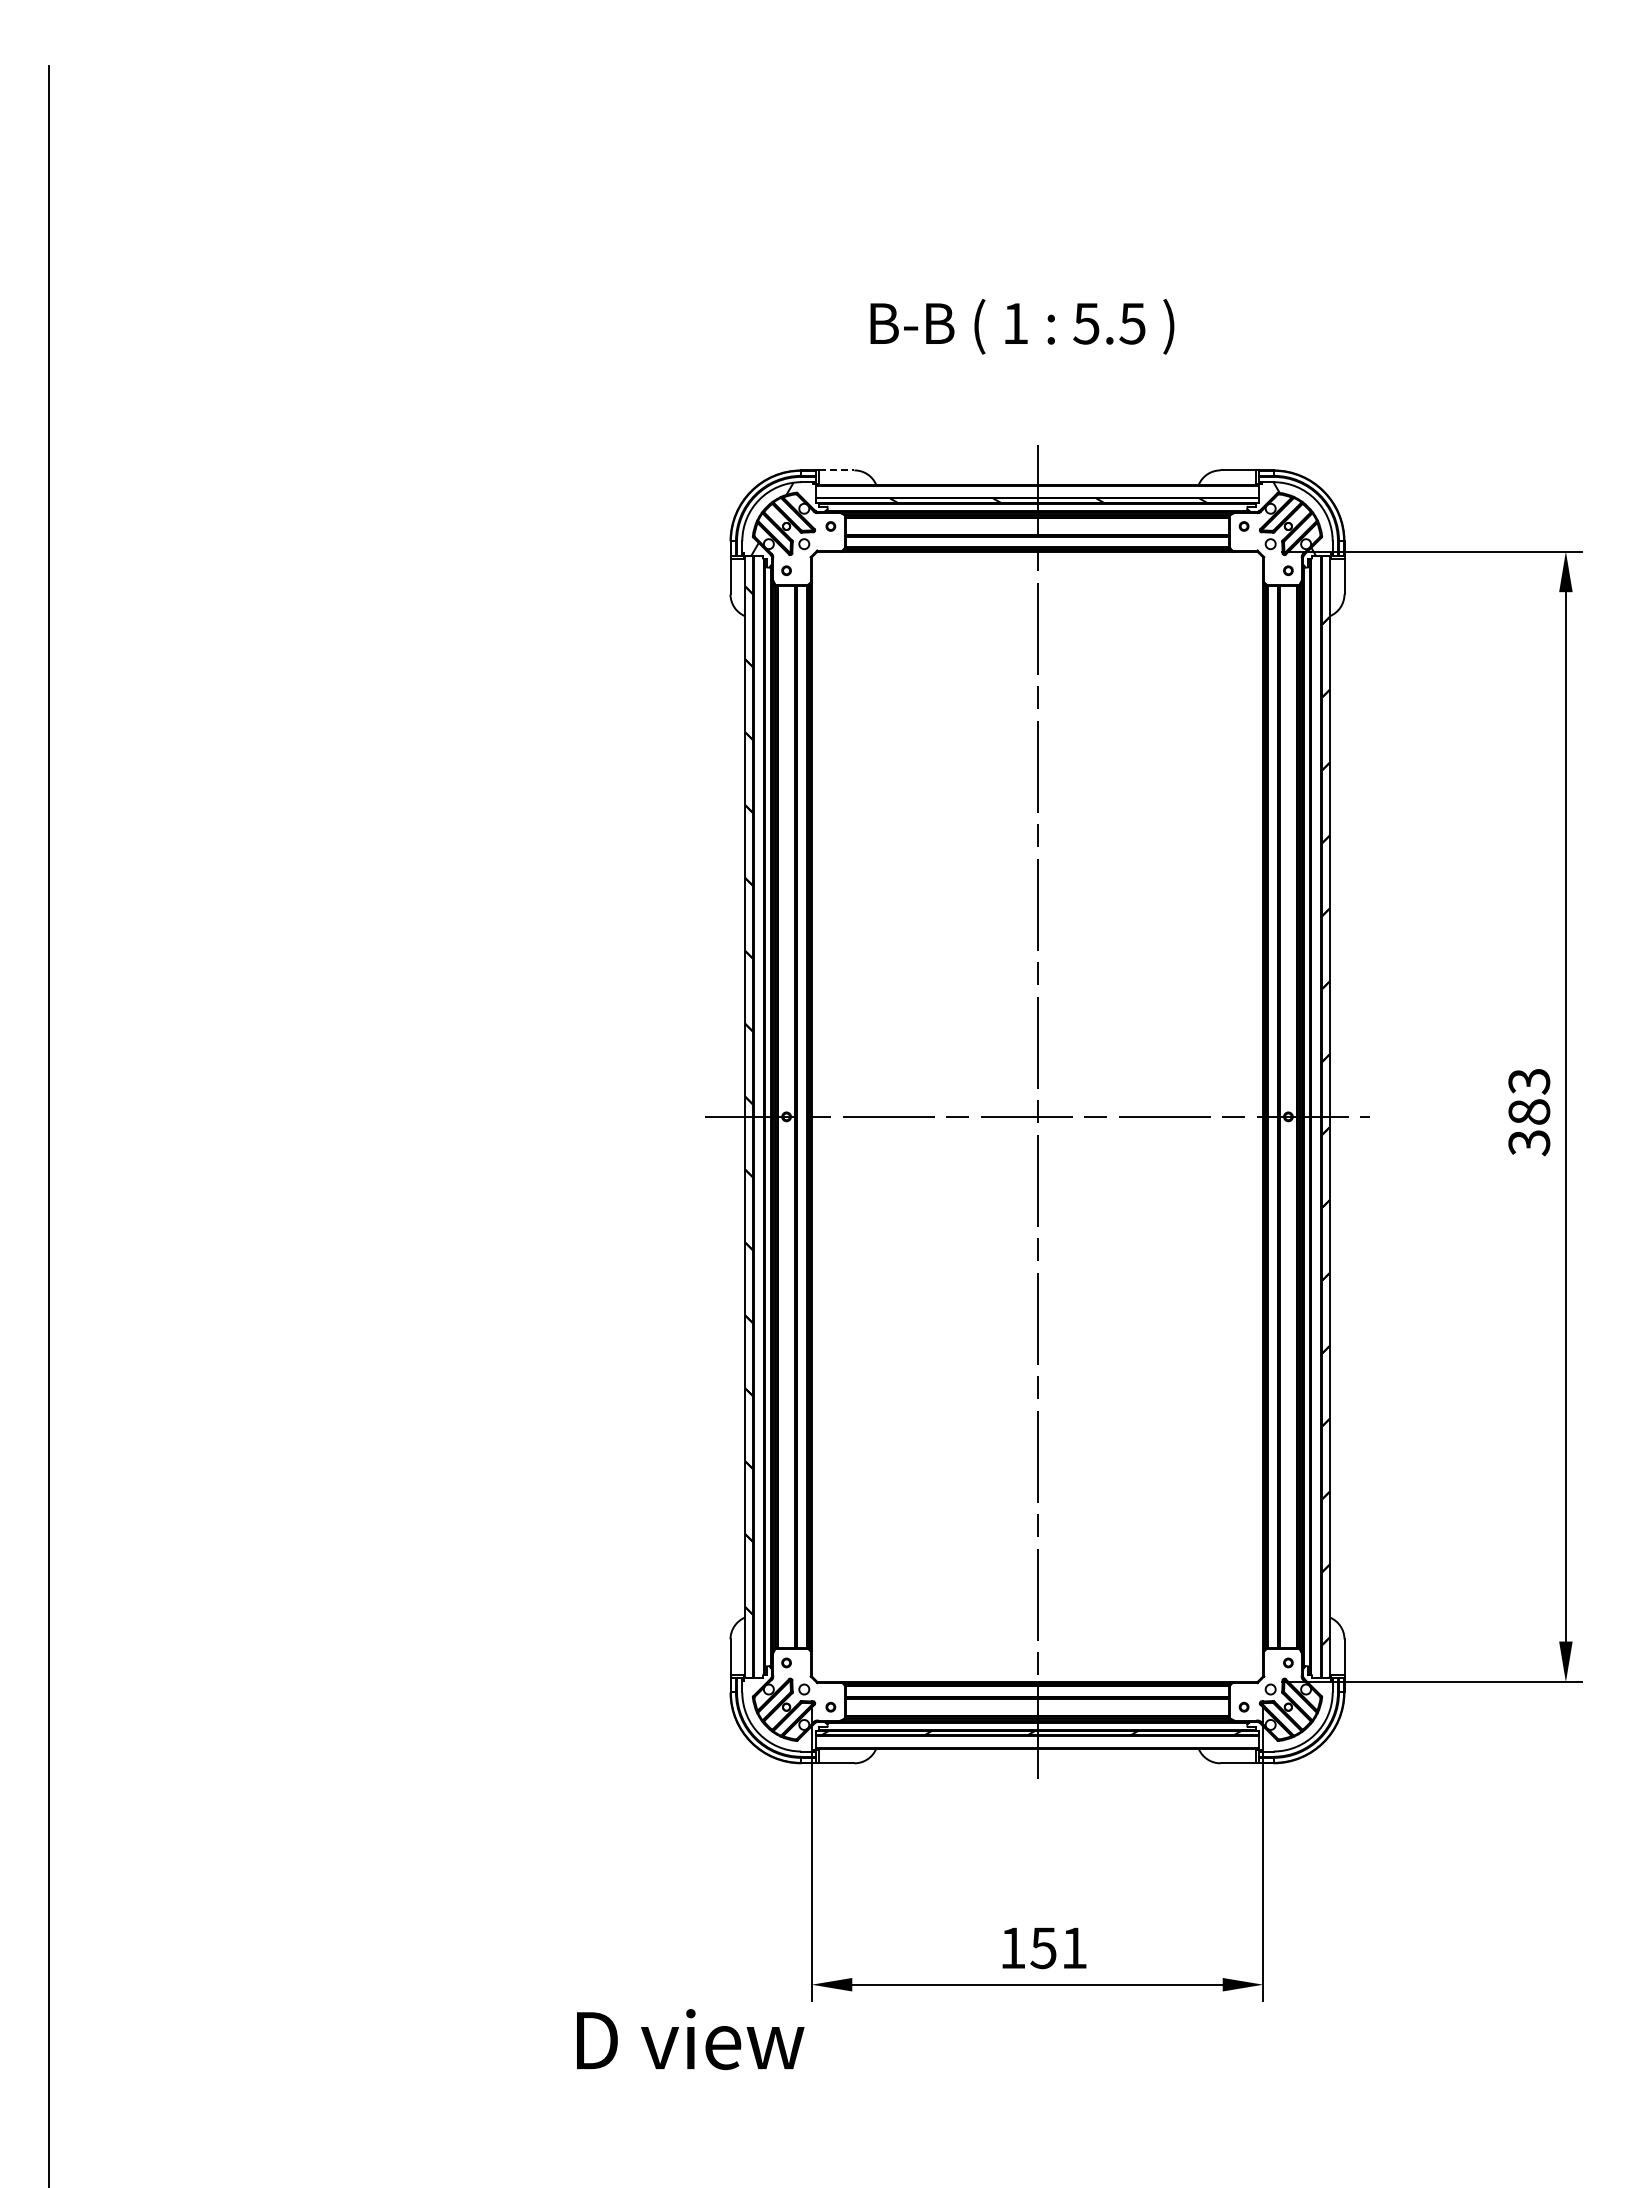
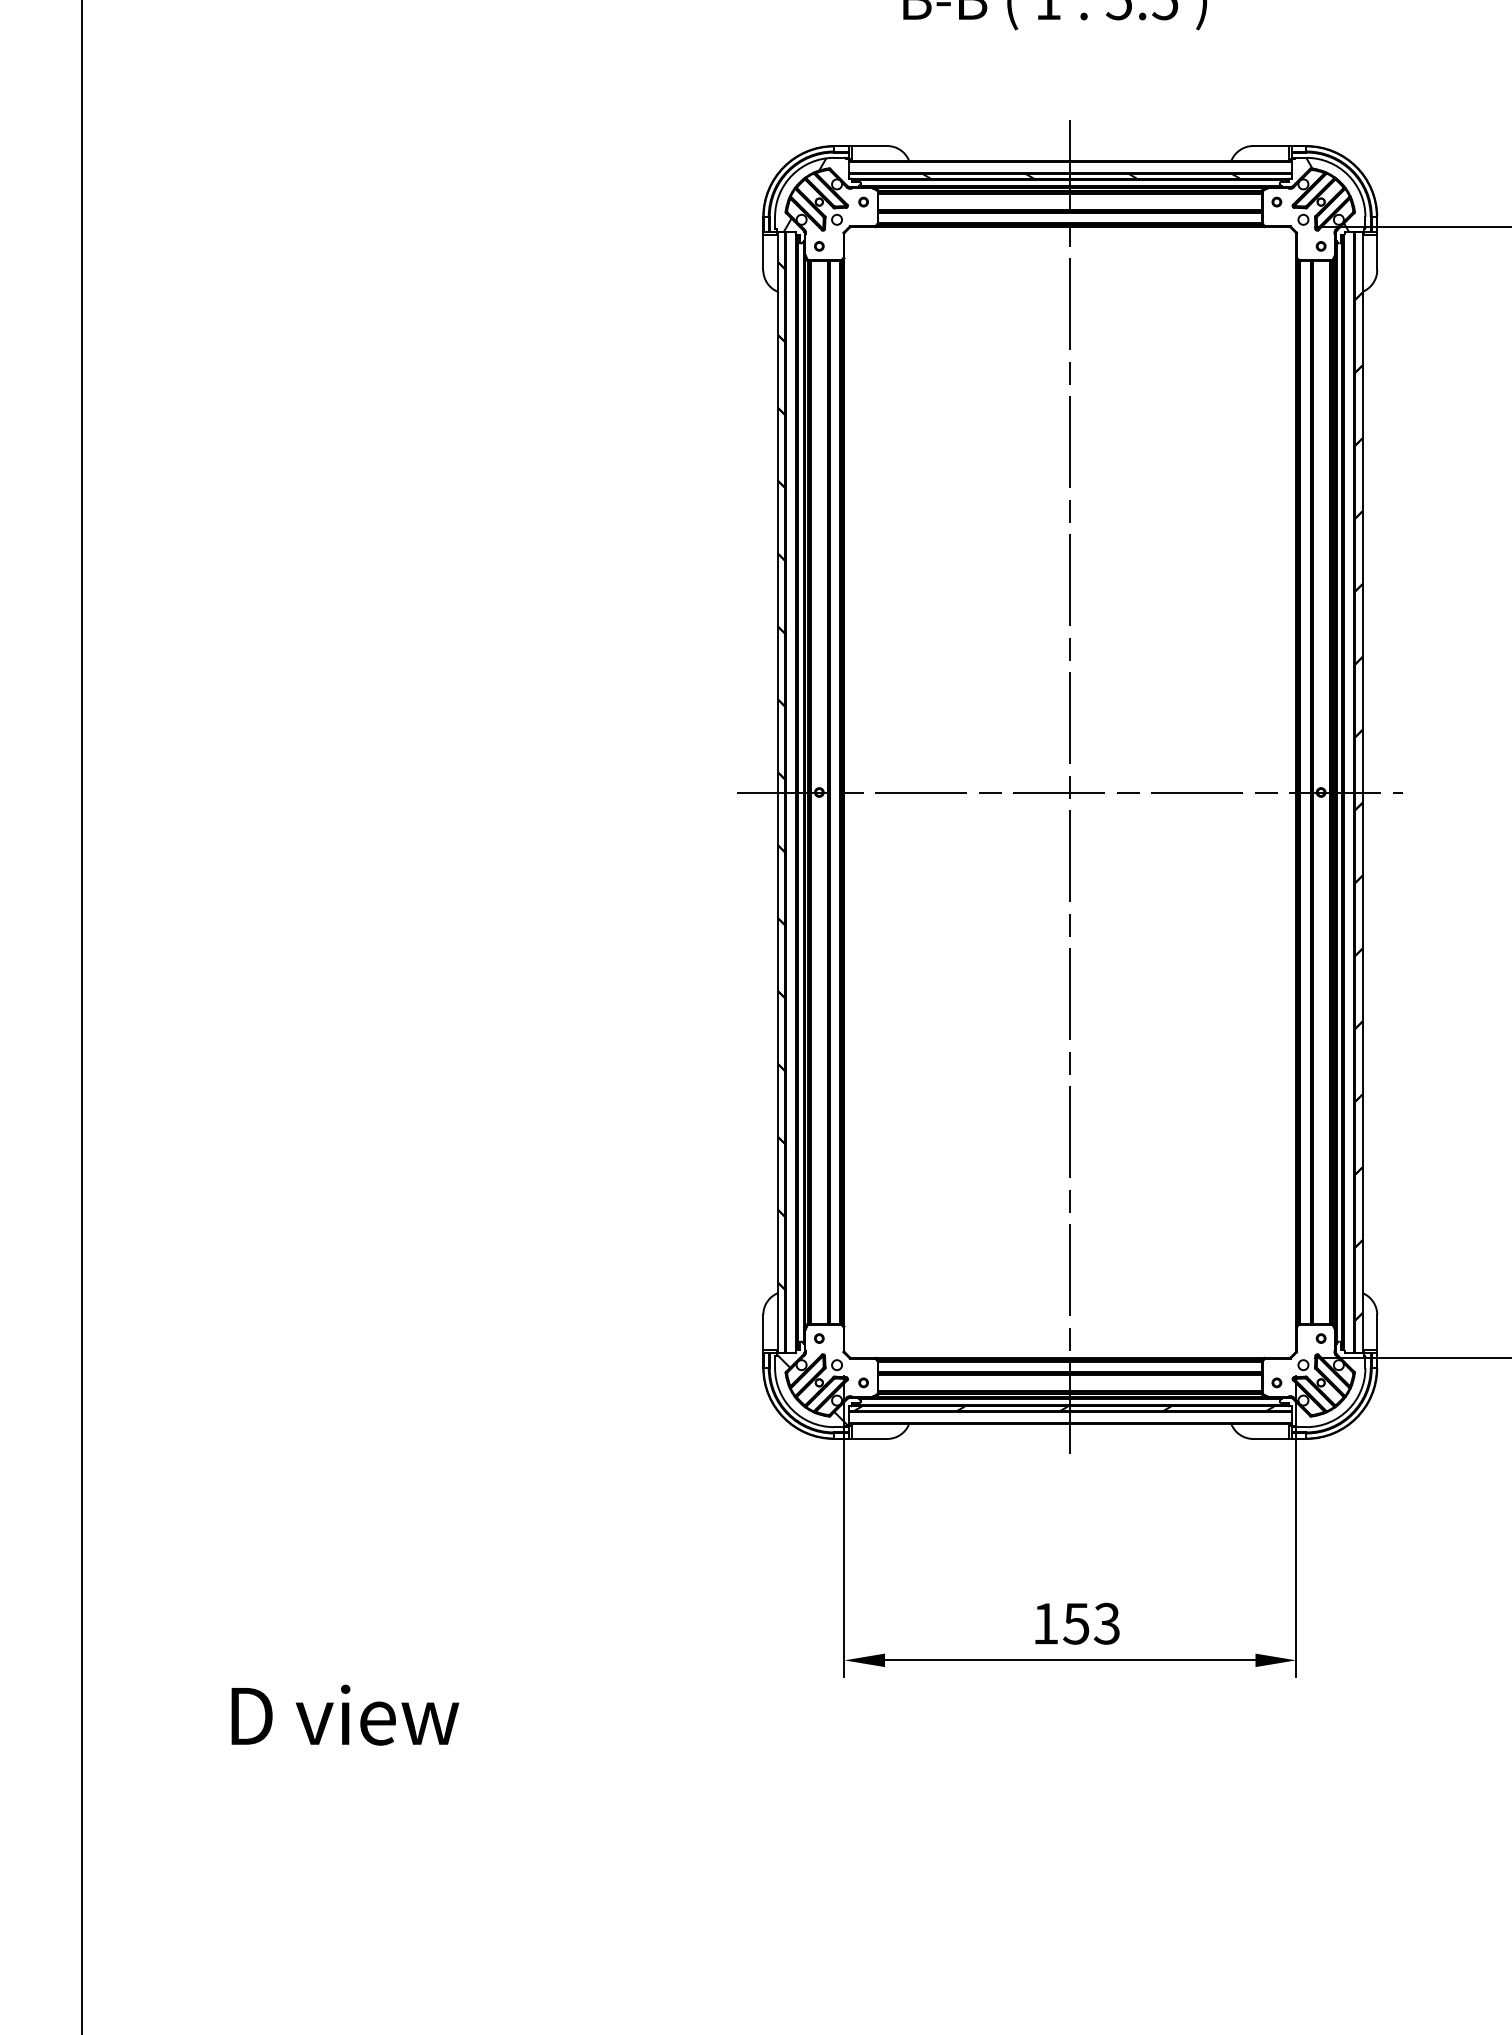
line: (836, 470) -> (869, 146), dashed -> solid
hatch: (779, 1714) -> (812, 1390), added
text: (1073, 1948) -> (1106, 1624), 151 -> 153
text: (690, 2039) -> (345, 1715), moved

